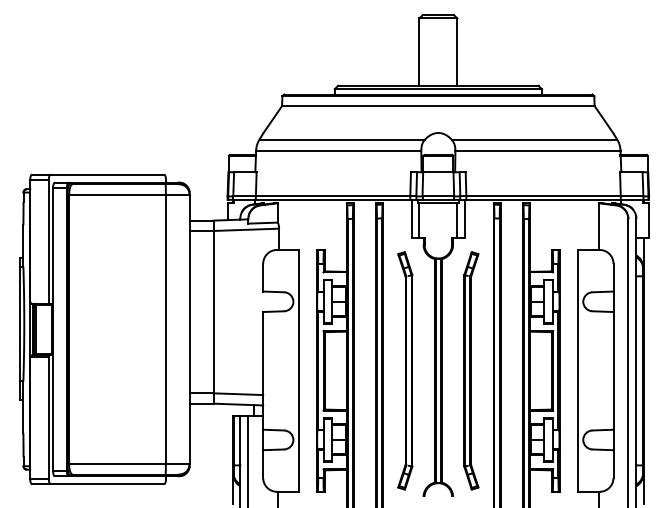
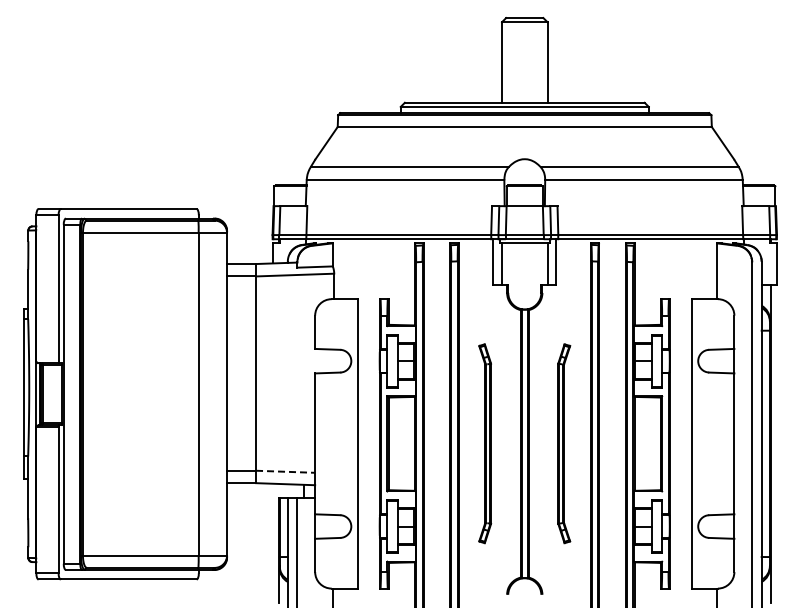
part: (404, 370) -> (484, 443), size x0.7
part: (470, 370) -> (563, 443), size x0.7
line: (238, 393) -> (285, 471), solid -> dashed

